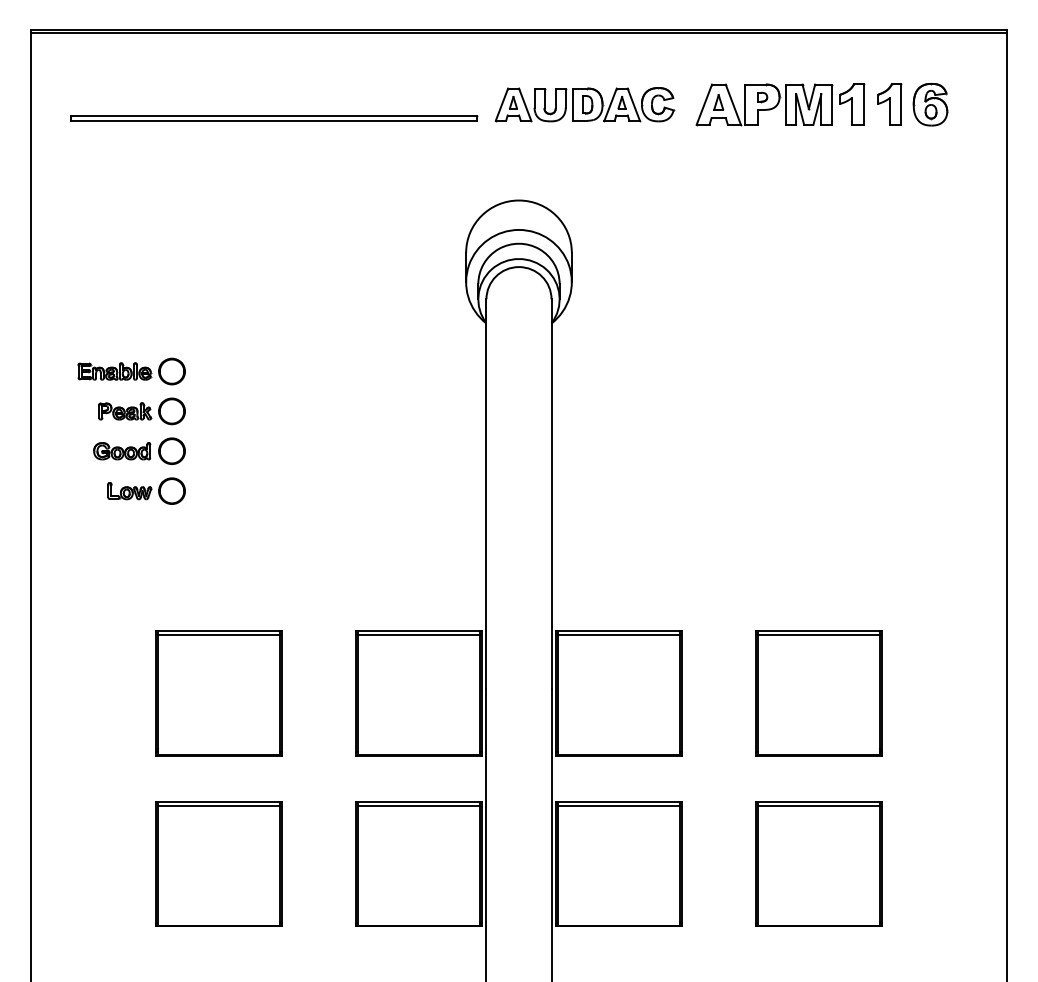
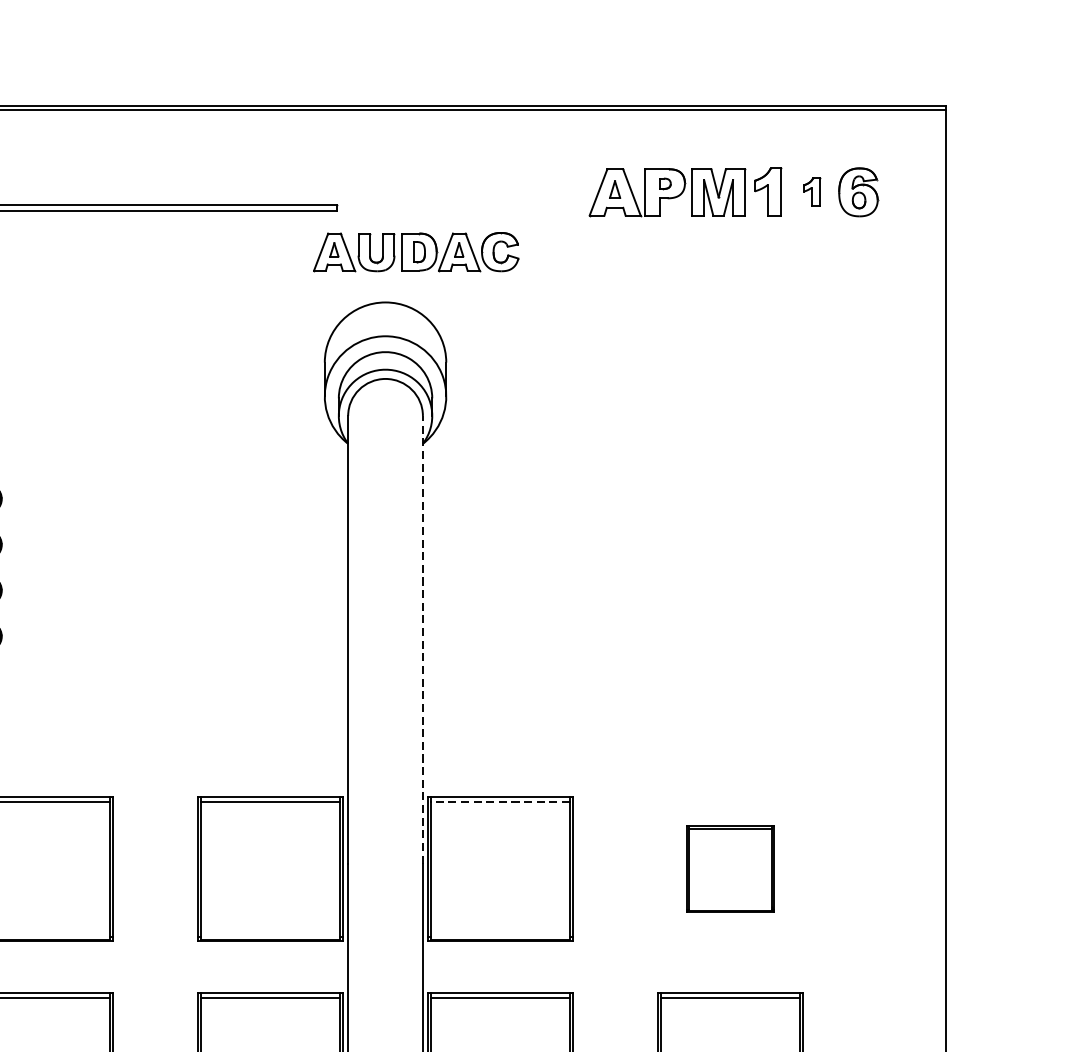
part: (584, 104) -> (416, 251), moved
part: (889, 104) -> (811, 192), size x0.6
line: (551, 494) -> (422, 640), solid -> dashed
line: (619, 635) -> (501, 802), solid -> dashed
part: (818, 693) -> (729, 868), size x0.6

